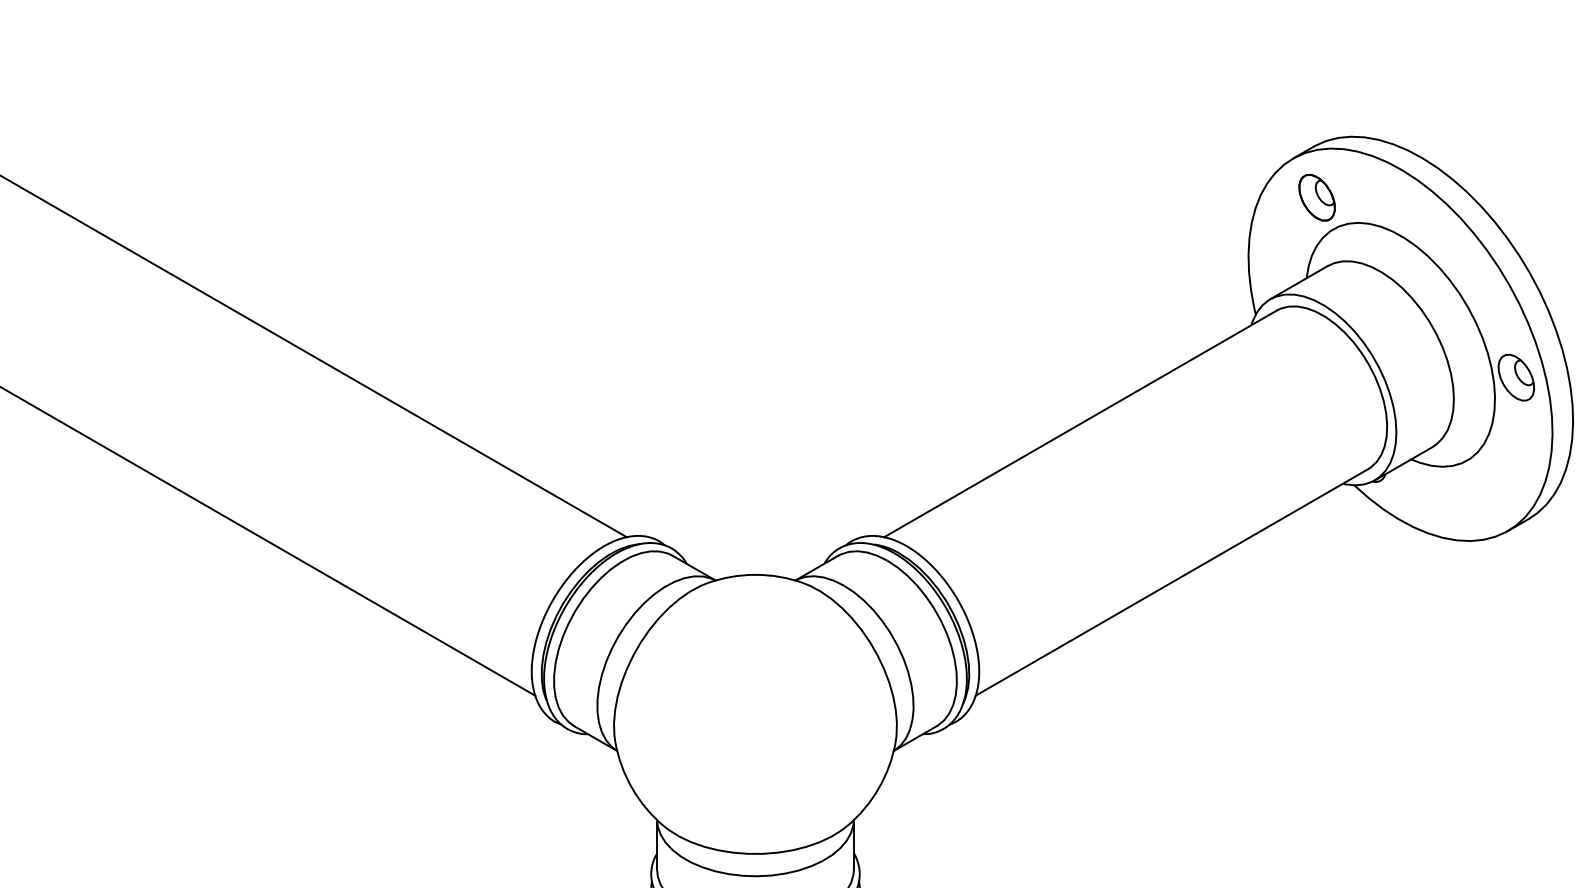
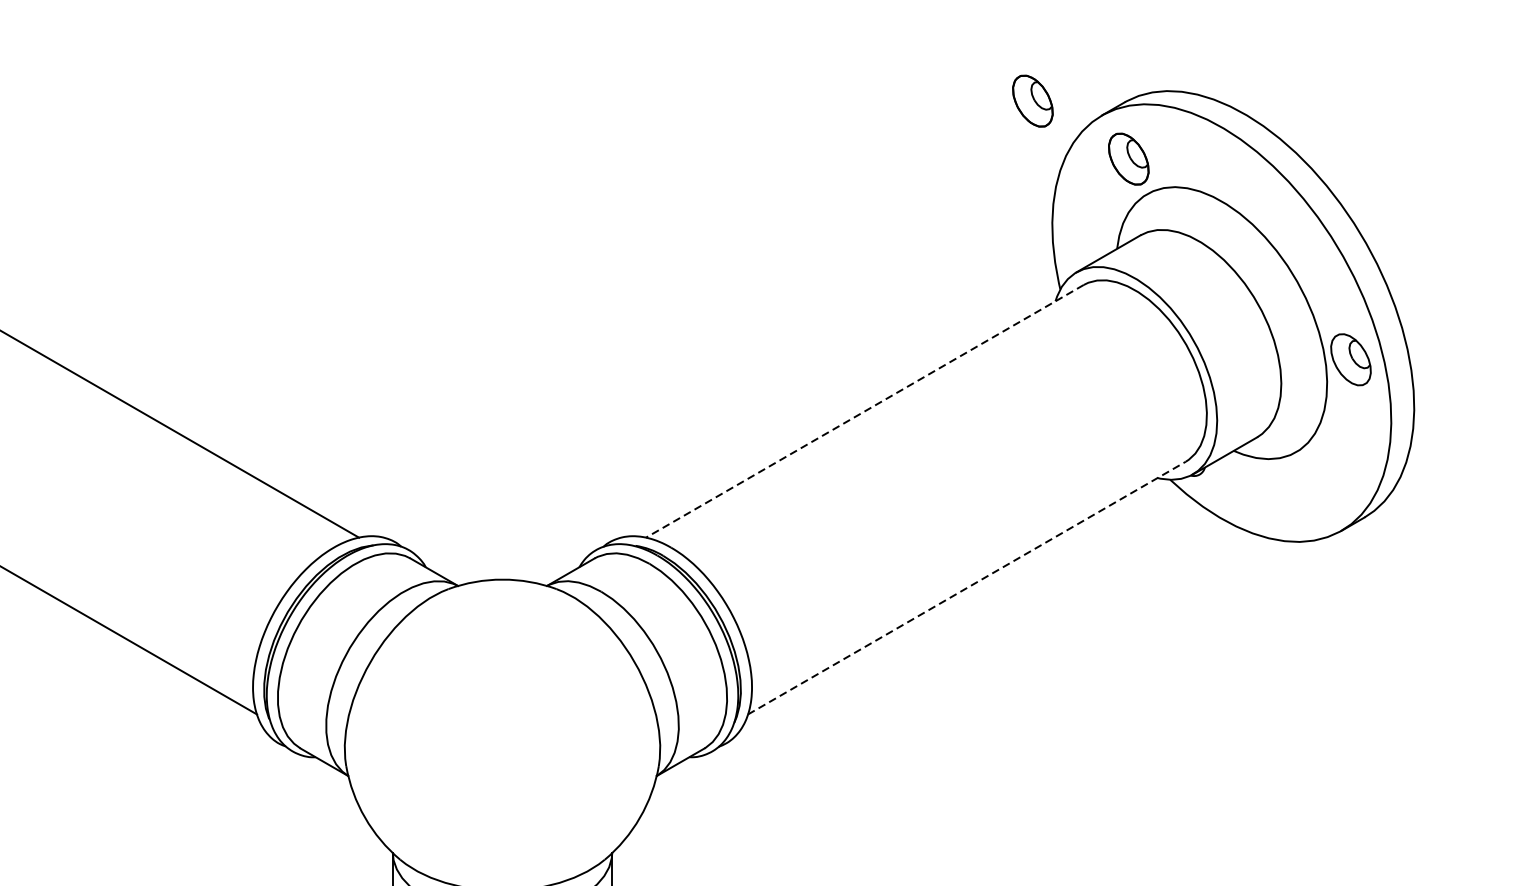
part: (1230, 145) -> (1032, 100), added
line: (1080, 423) -> (864, 410), solid -> dashed
line: (1171, 582) -> (966, 588), solid -> dashed

